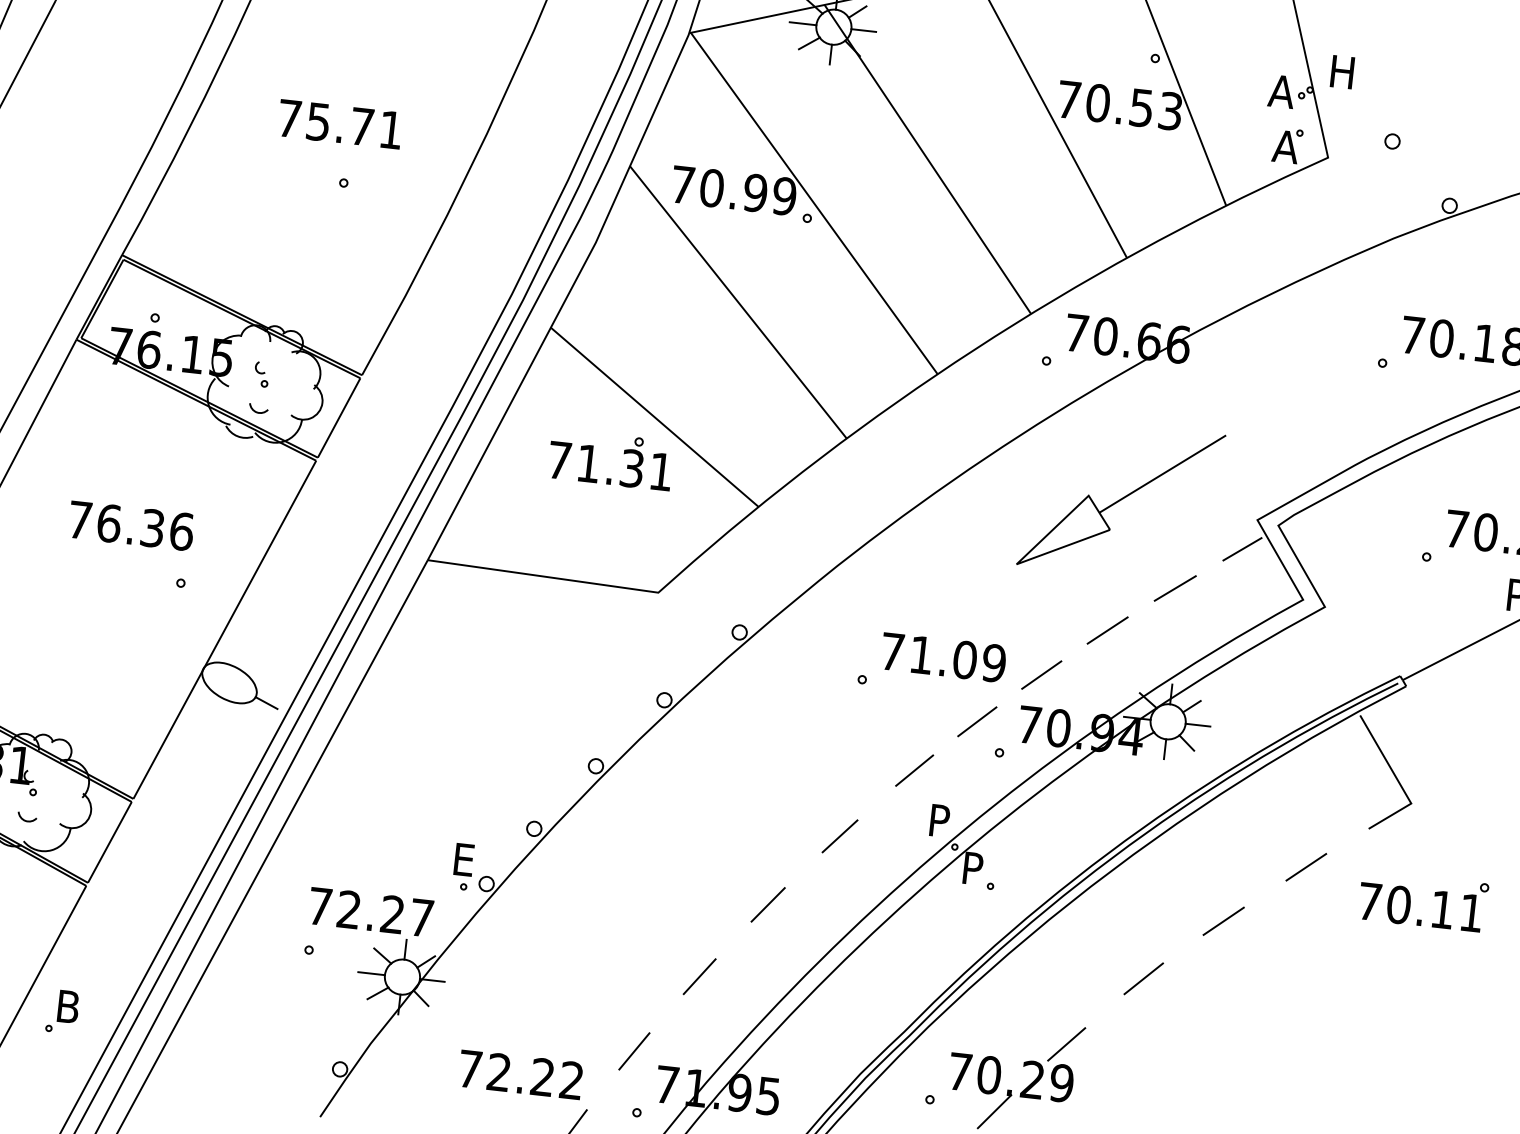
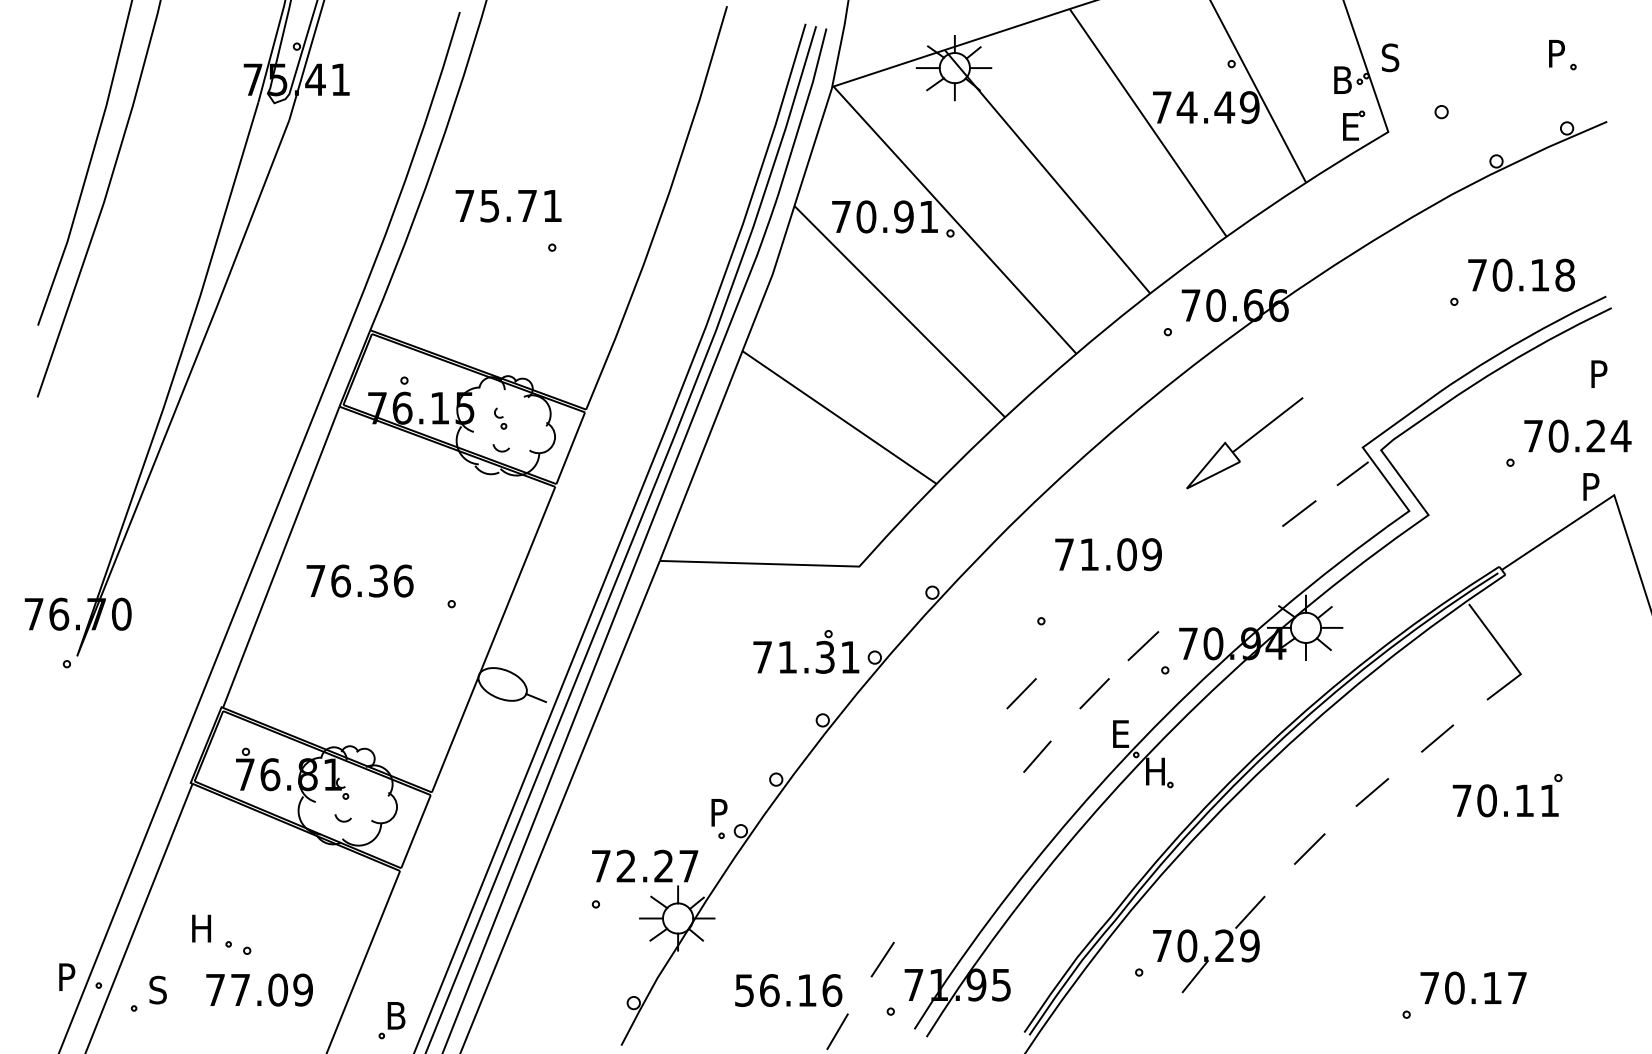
text: (1341, 71) -> (1391, 57), H -> S
text: (1281, 90) -> (1342, 79), A -> B
text: (1133, 107) -> (1217, 107), 70.53 -> 74.49
text: (340, 124) -> (508, 206), moved
text: (1286, 146) -> (1351, 126), A -> E
text: (784, 195) -> (928, 216), 70.99 -> 70.91
part: (623, 453) -> (816, 645), moved
part: (1120, 498) -> (1244, 442), size x0.7
text: (130, 525) -> (359, 580), moved
line: (1107, 630) -> (1245, 555), removed
text: (943, 657) -> (1108, 554), moved
line: (1041, 674) -> (1193, 599), removed
line: (829, 760) -> (1021, 693), added
text: (941, 820) -> (1122, 733), P -> E
text: (465, 859) -> (720, 812), E -> P
text: (976, 868) -> (1156, 771), P -> H
part: (1434, 896) -> (1516, 790), moved
line: (767, 904) -> (982, 821), removed
line: (699, 976) -> (931, 889), removed
part: (62, 1011) -> (391, 1020), moved
text: (521, 1074) -> (788, 990), 72.22 -> 56.16

